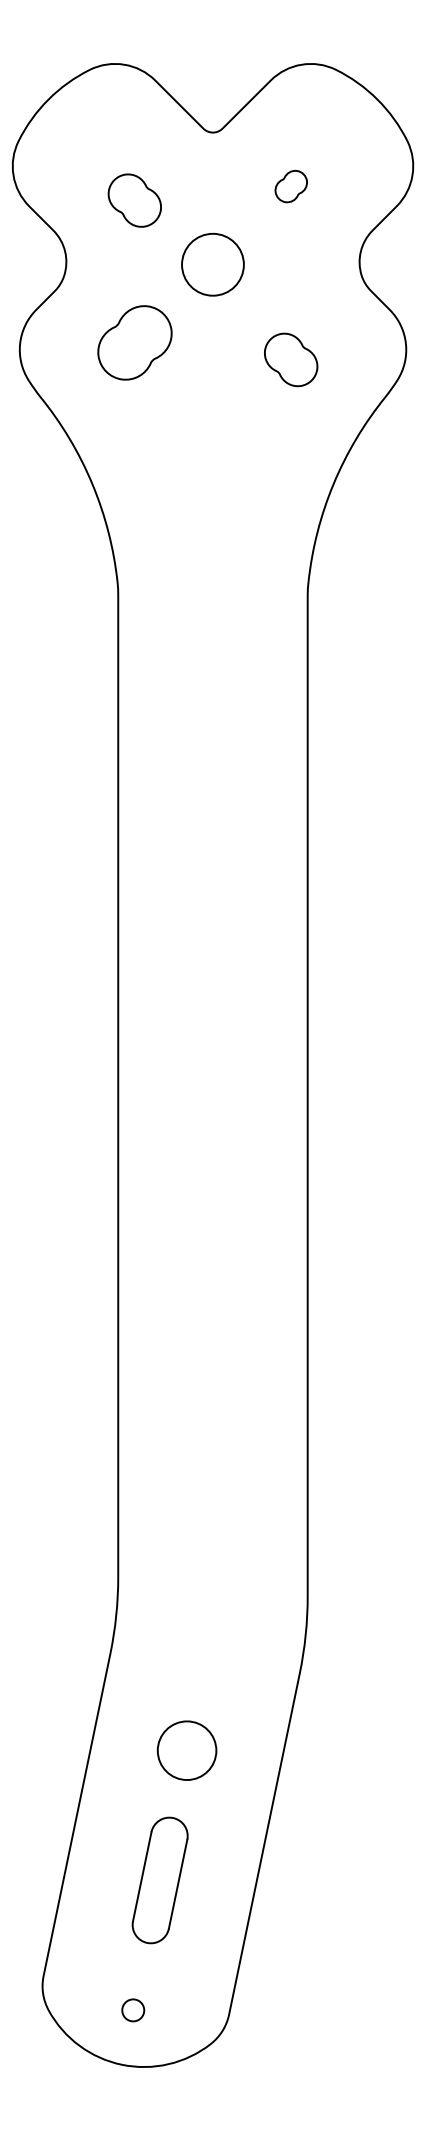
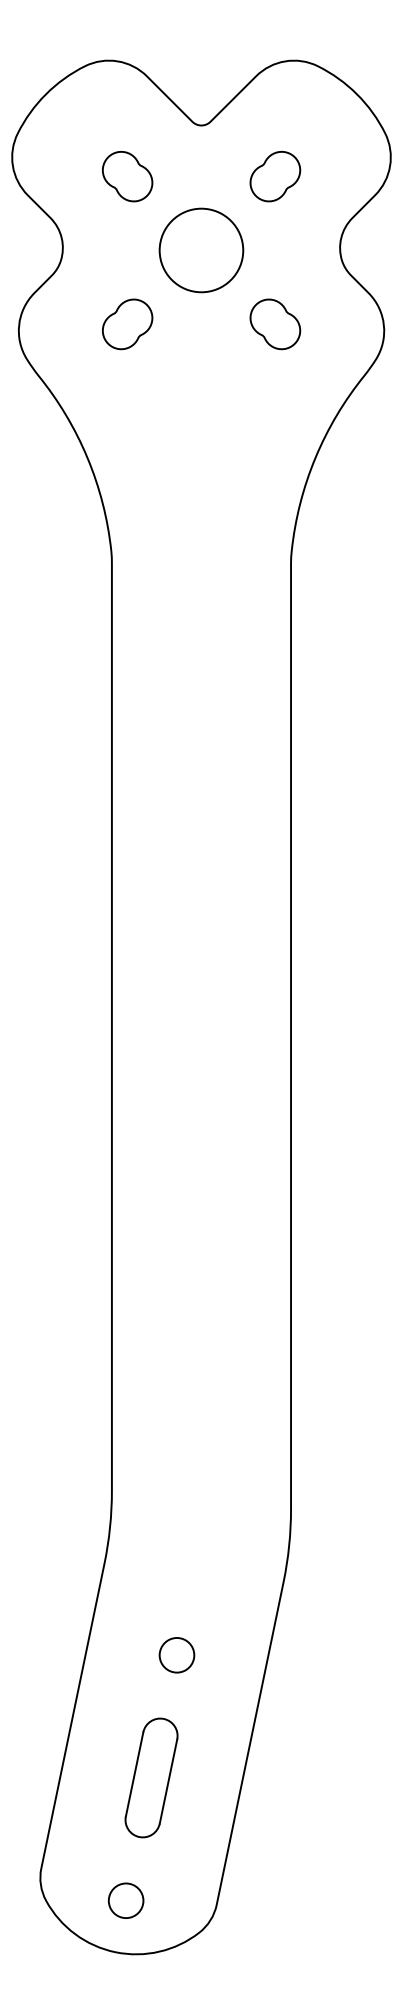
part: (291, 186) -> (275, 176), size x1.67
part: (134, 200) -> (127, 176), moved
circle: (212, 264) -> (201, 250), size x1.43
part: (134, 342) -> (127, 323), size x0.71
part: (291, 359) -> (275, 323), moved
circle: (186, 1750) -> (176, 1655), size x0.62
circle: (132, 2010) -> (125, 1900), size x1.67

